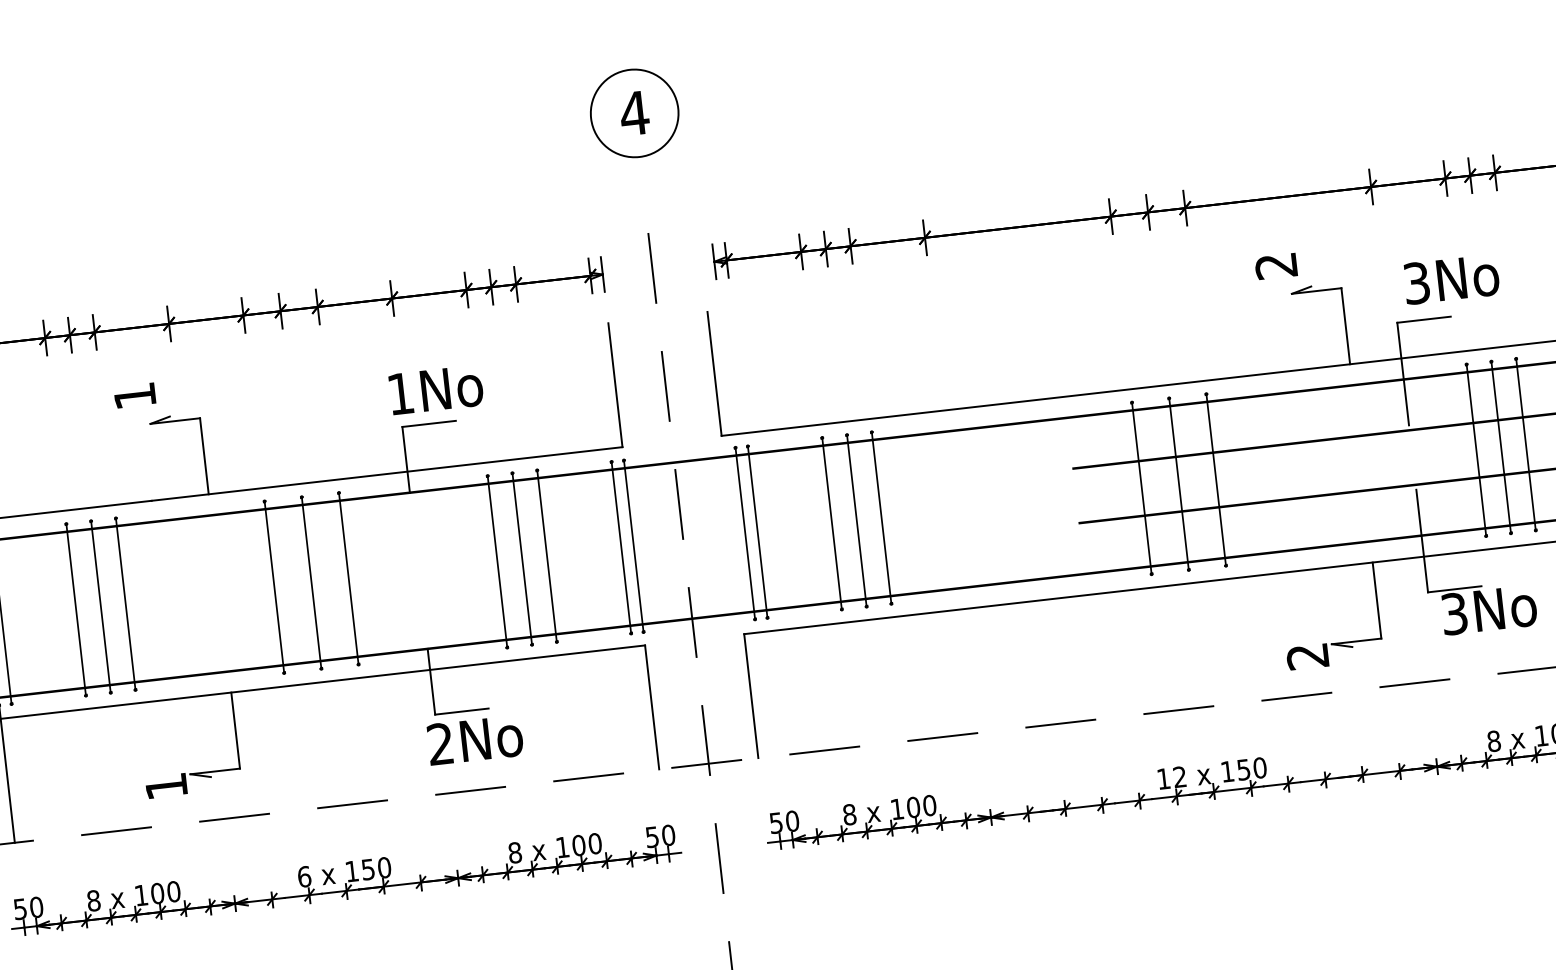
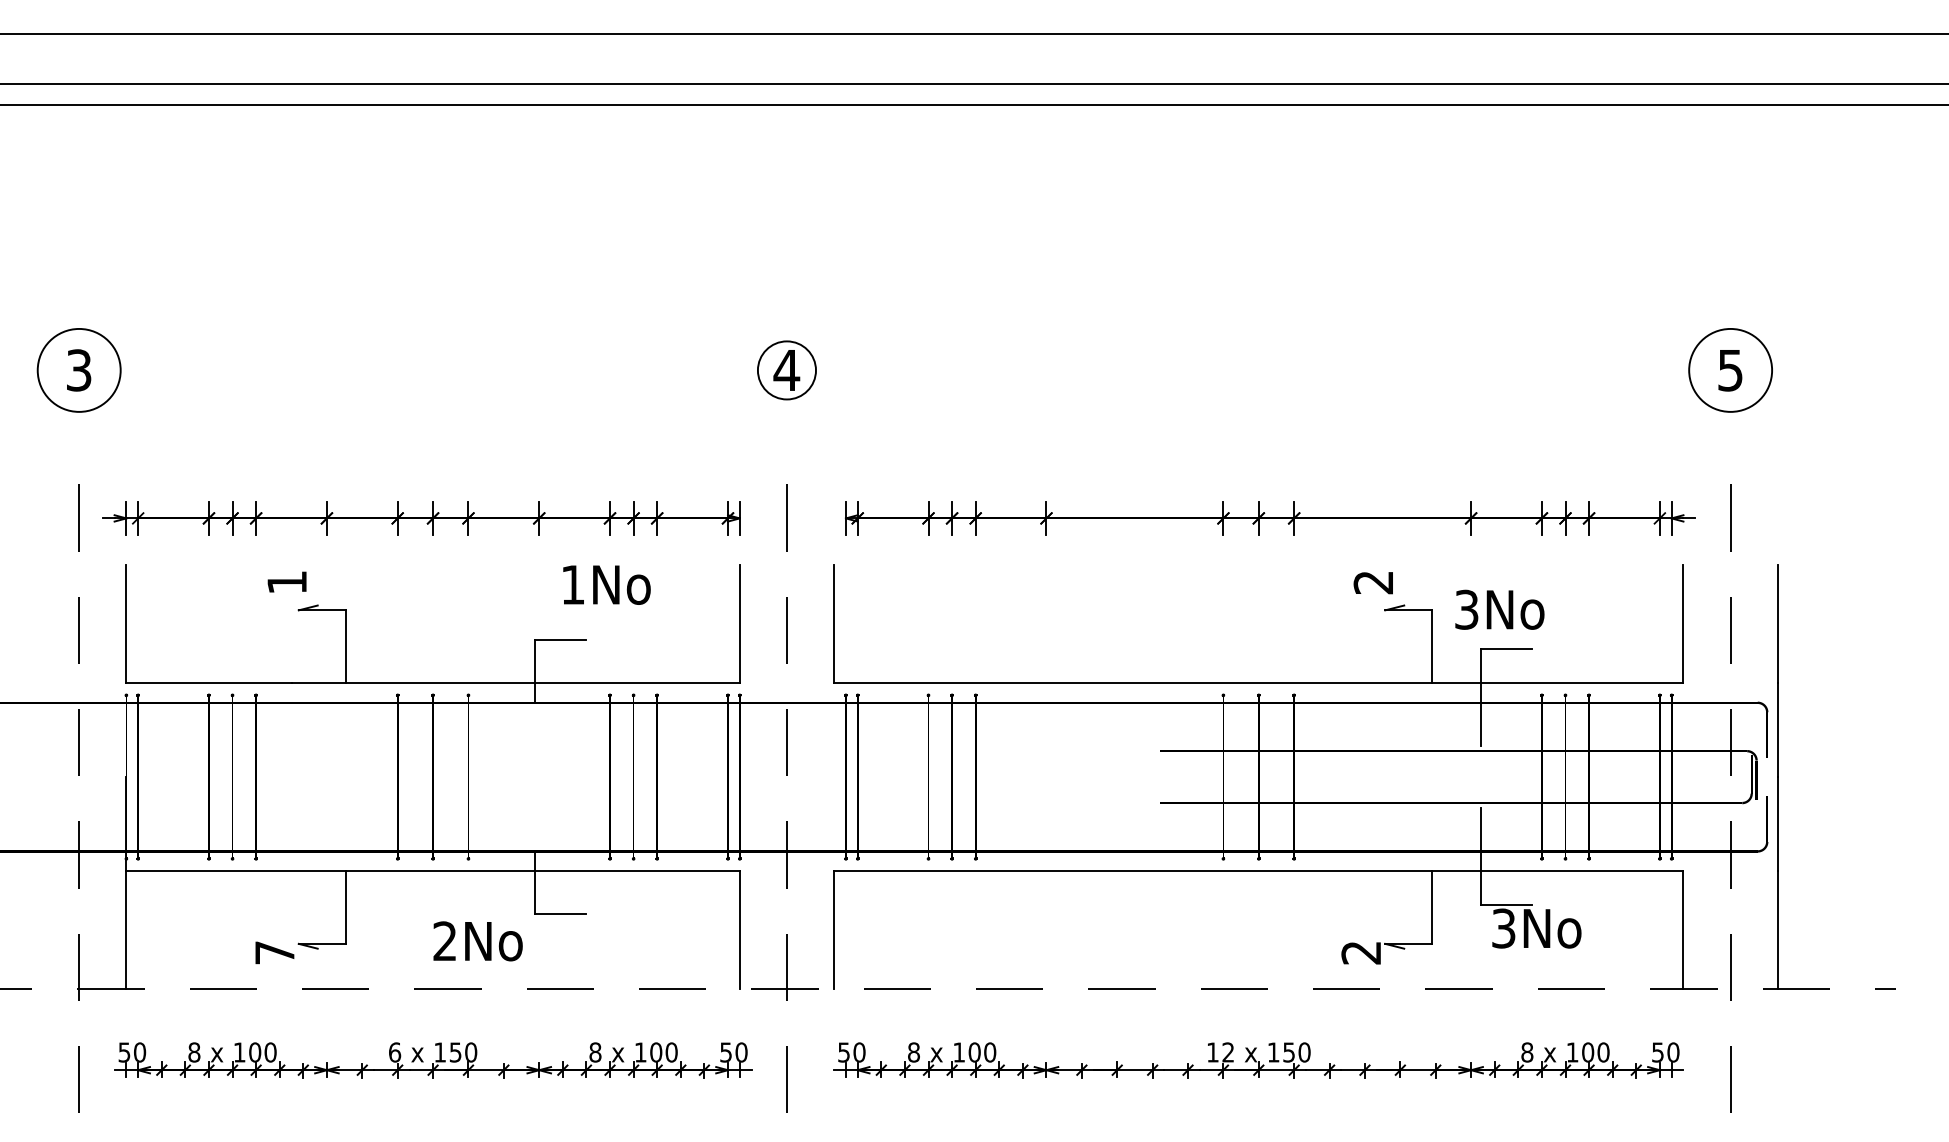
circle: (634, 112) -> (786, 369), size x0.7
text: (1451, 279) -> (1499, 609), moved
text: (435, 389) -> (606, 584), moved
text: (474, 740) -> (477, 941), moved
text: (165, 786) -> (274, 952), 1 -> 7

